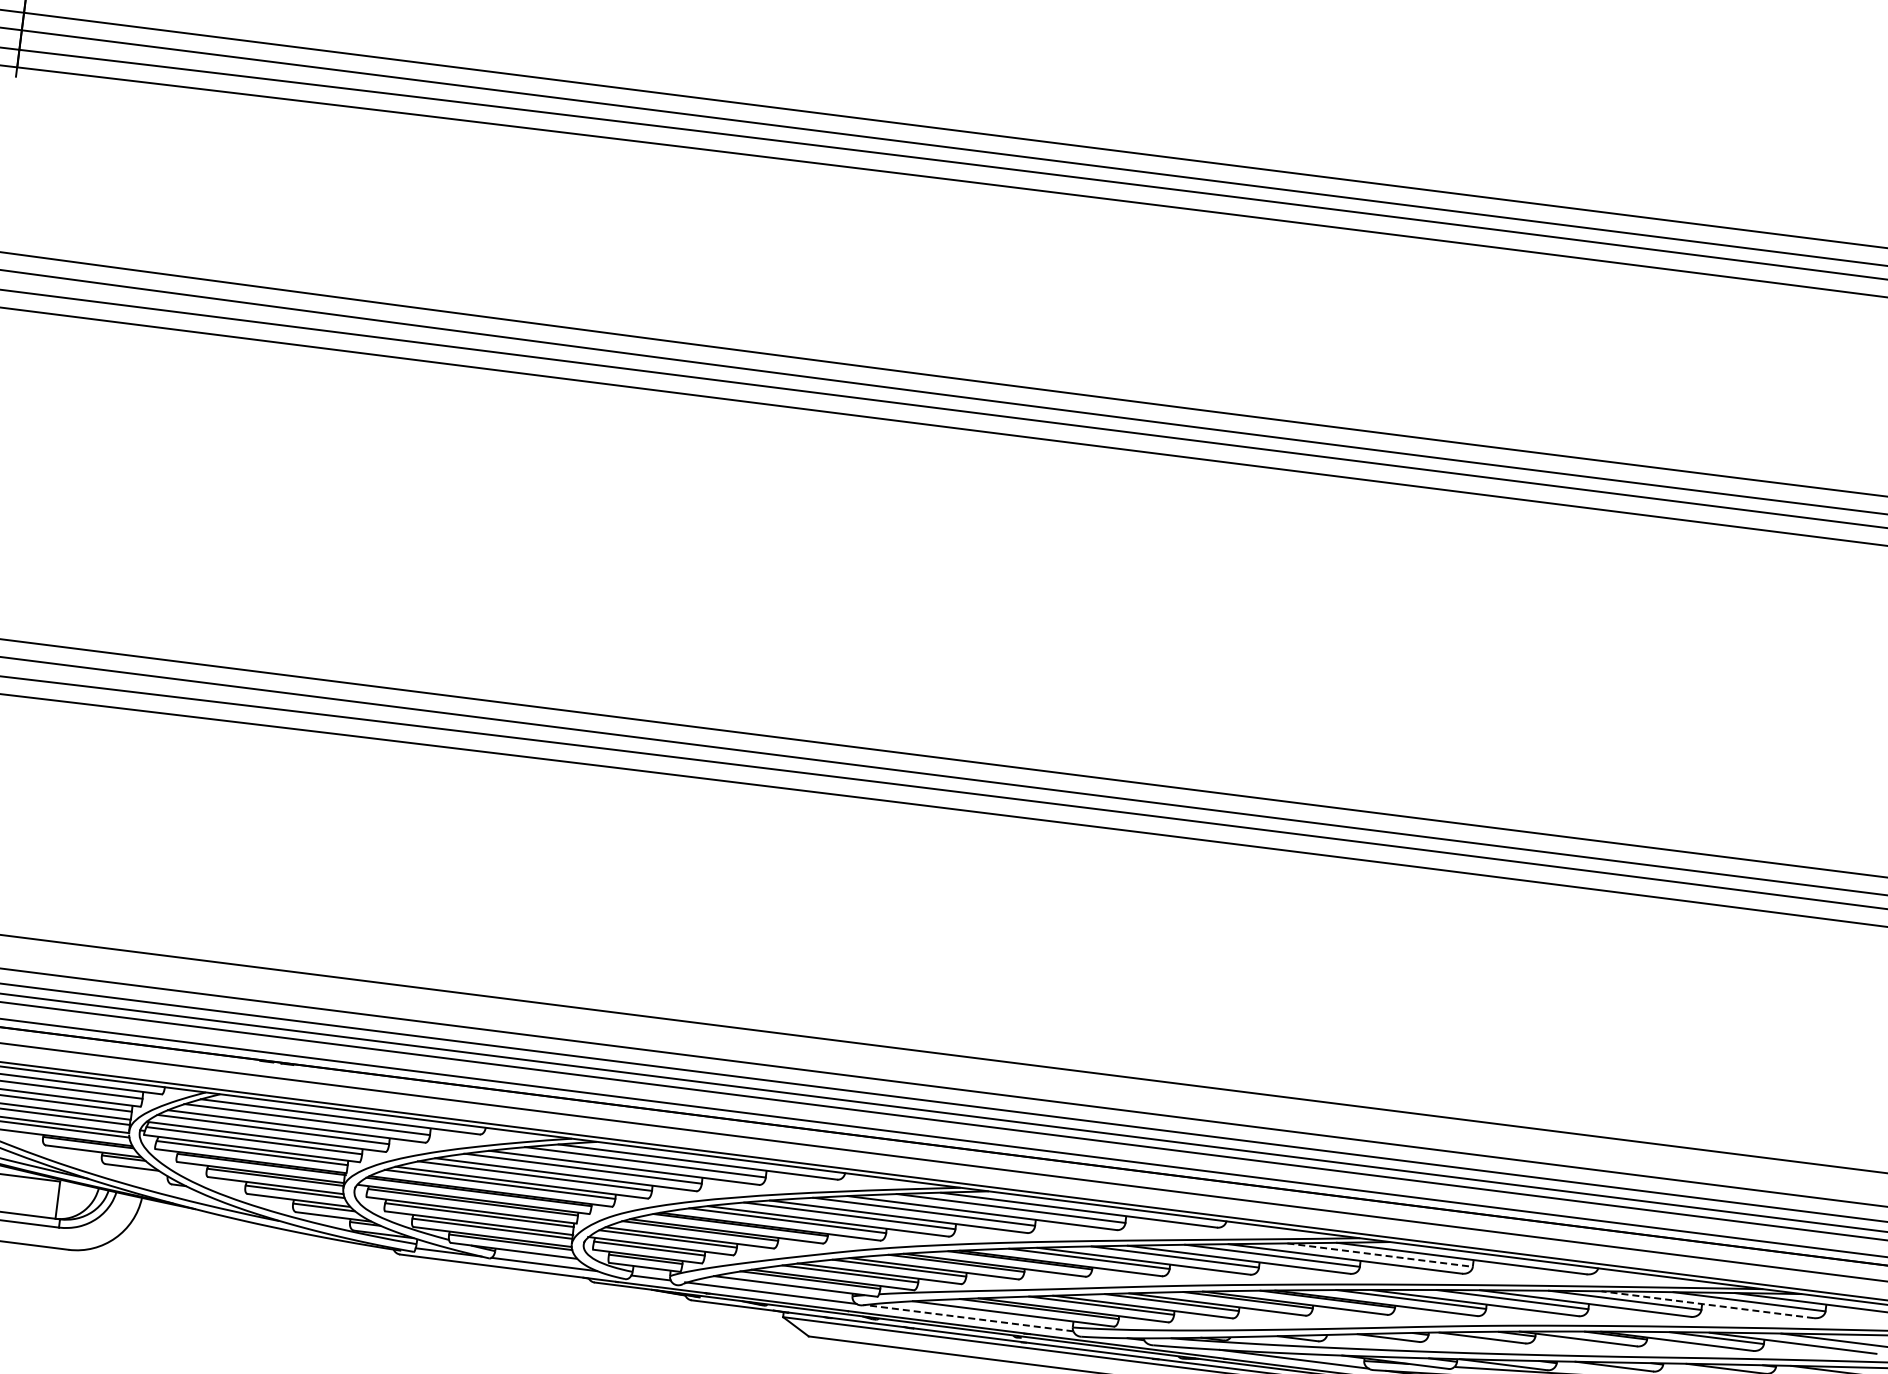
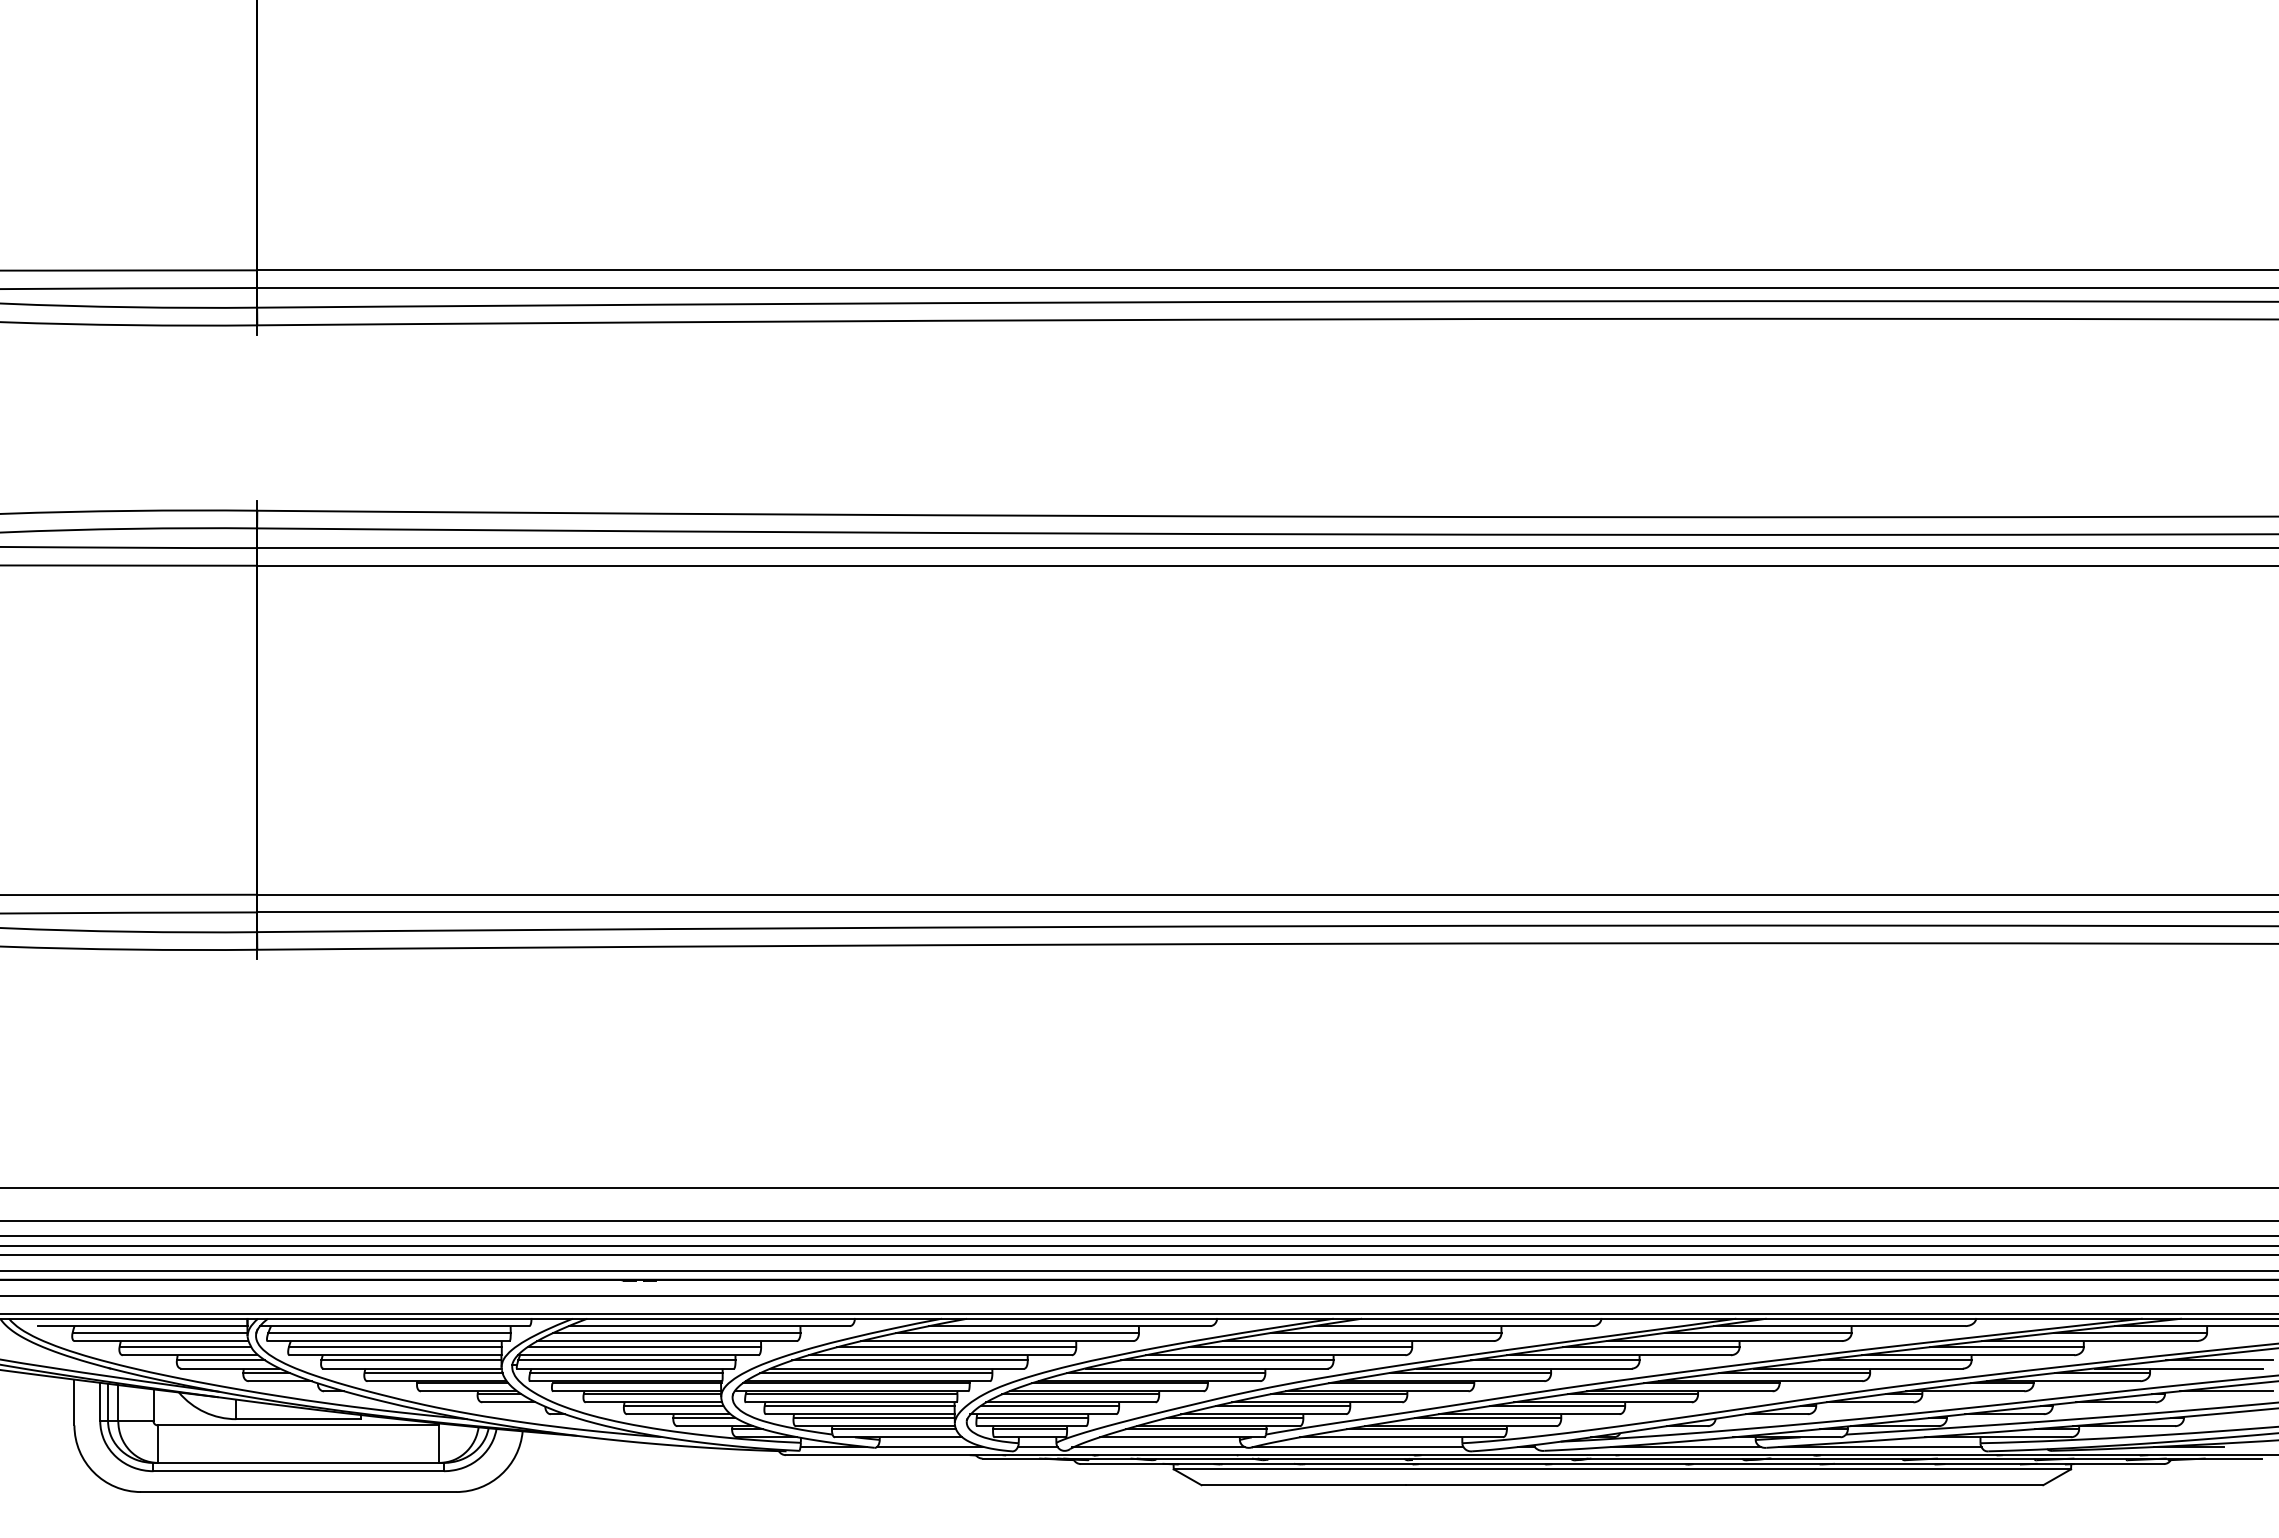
line: (1380, 1254) -> (1758, 1332), dashed -> solid
line: (1706, 1305) -> (2088, 1341), dashed -> solid
line: (968, 1317) -> (1357, 1446), dashed -> solid

